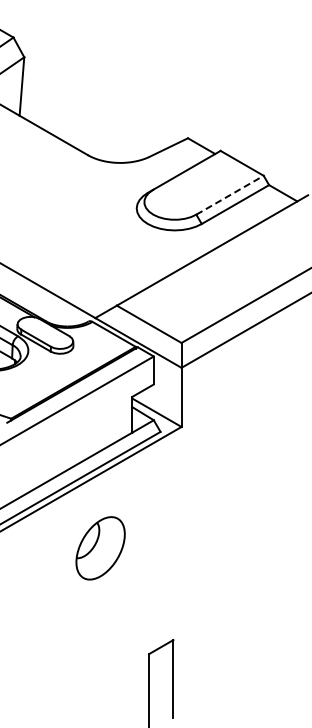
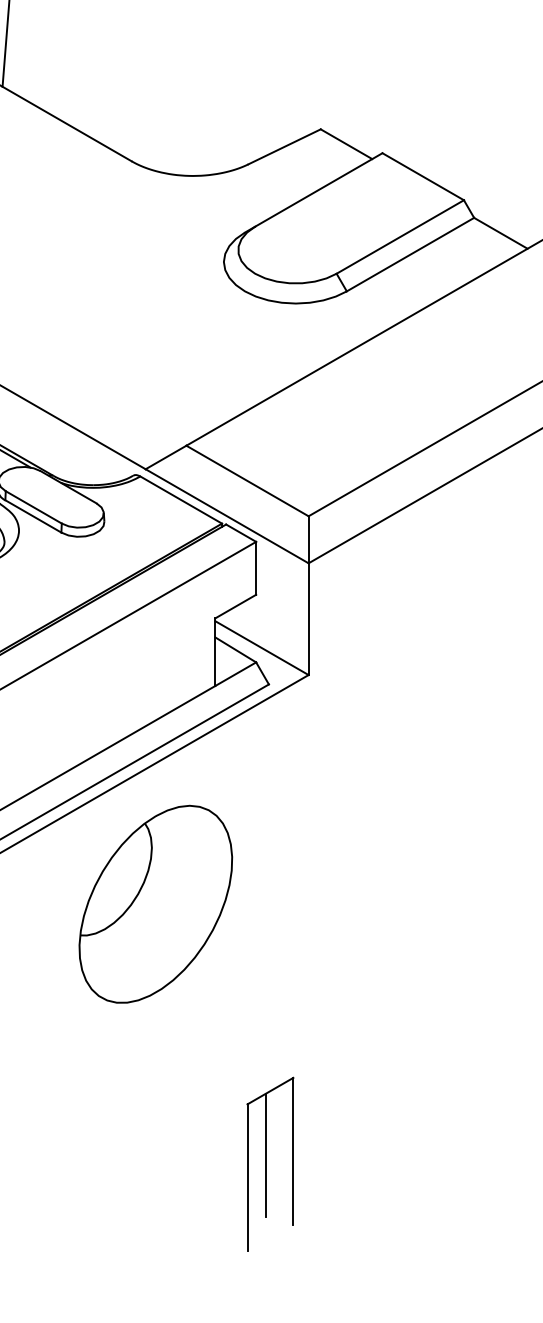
line: (230, 195) -> (401, 237), dashed -> solid
part: (100, 548) -> (155, 904), size x1.67
line: (158, 680) -> (265, 1154), added

